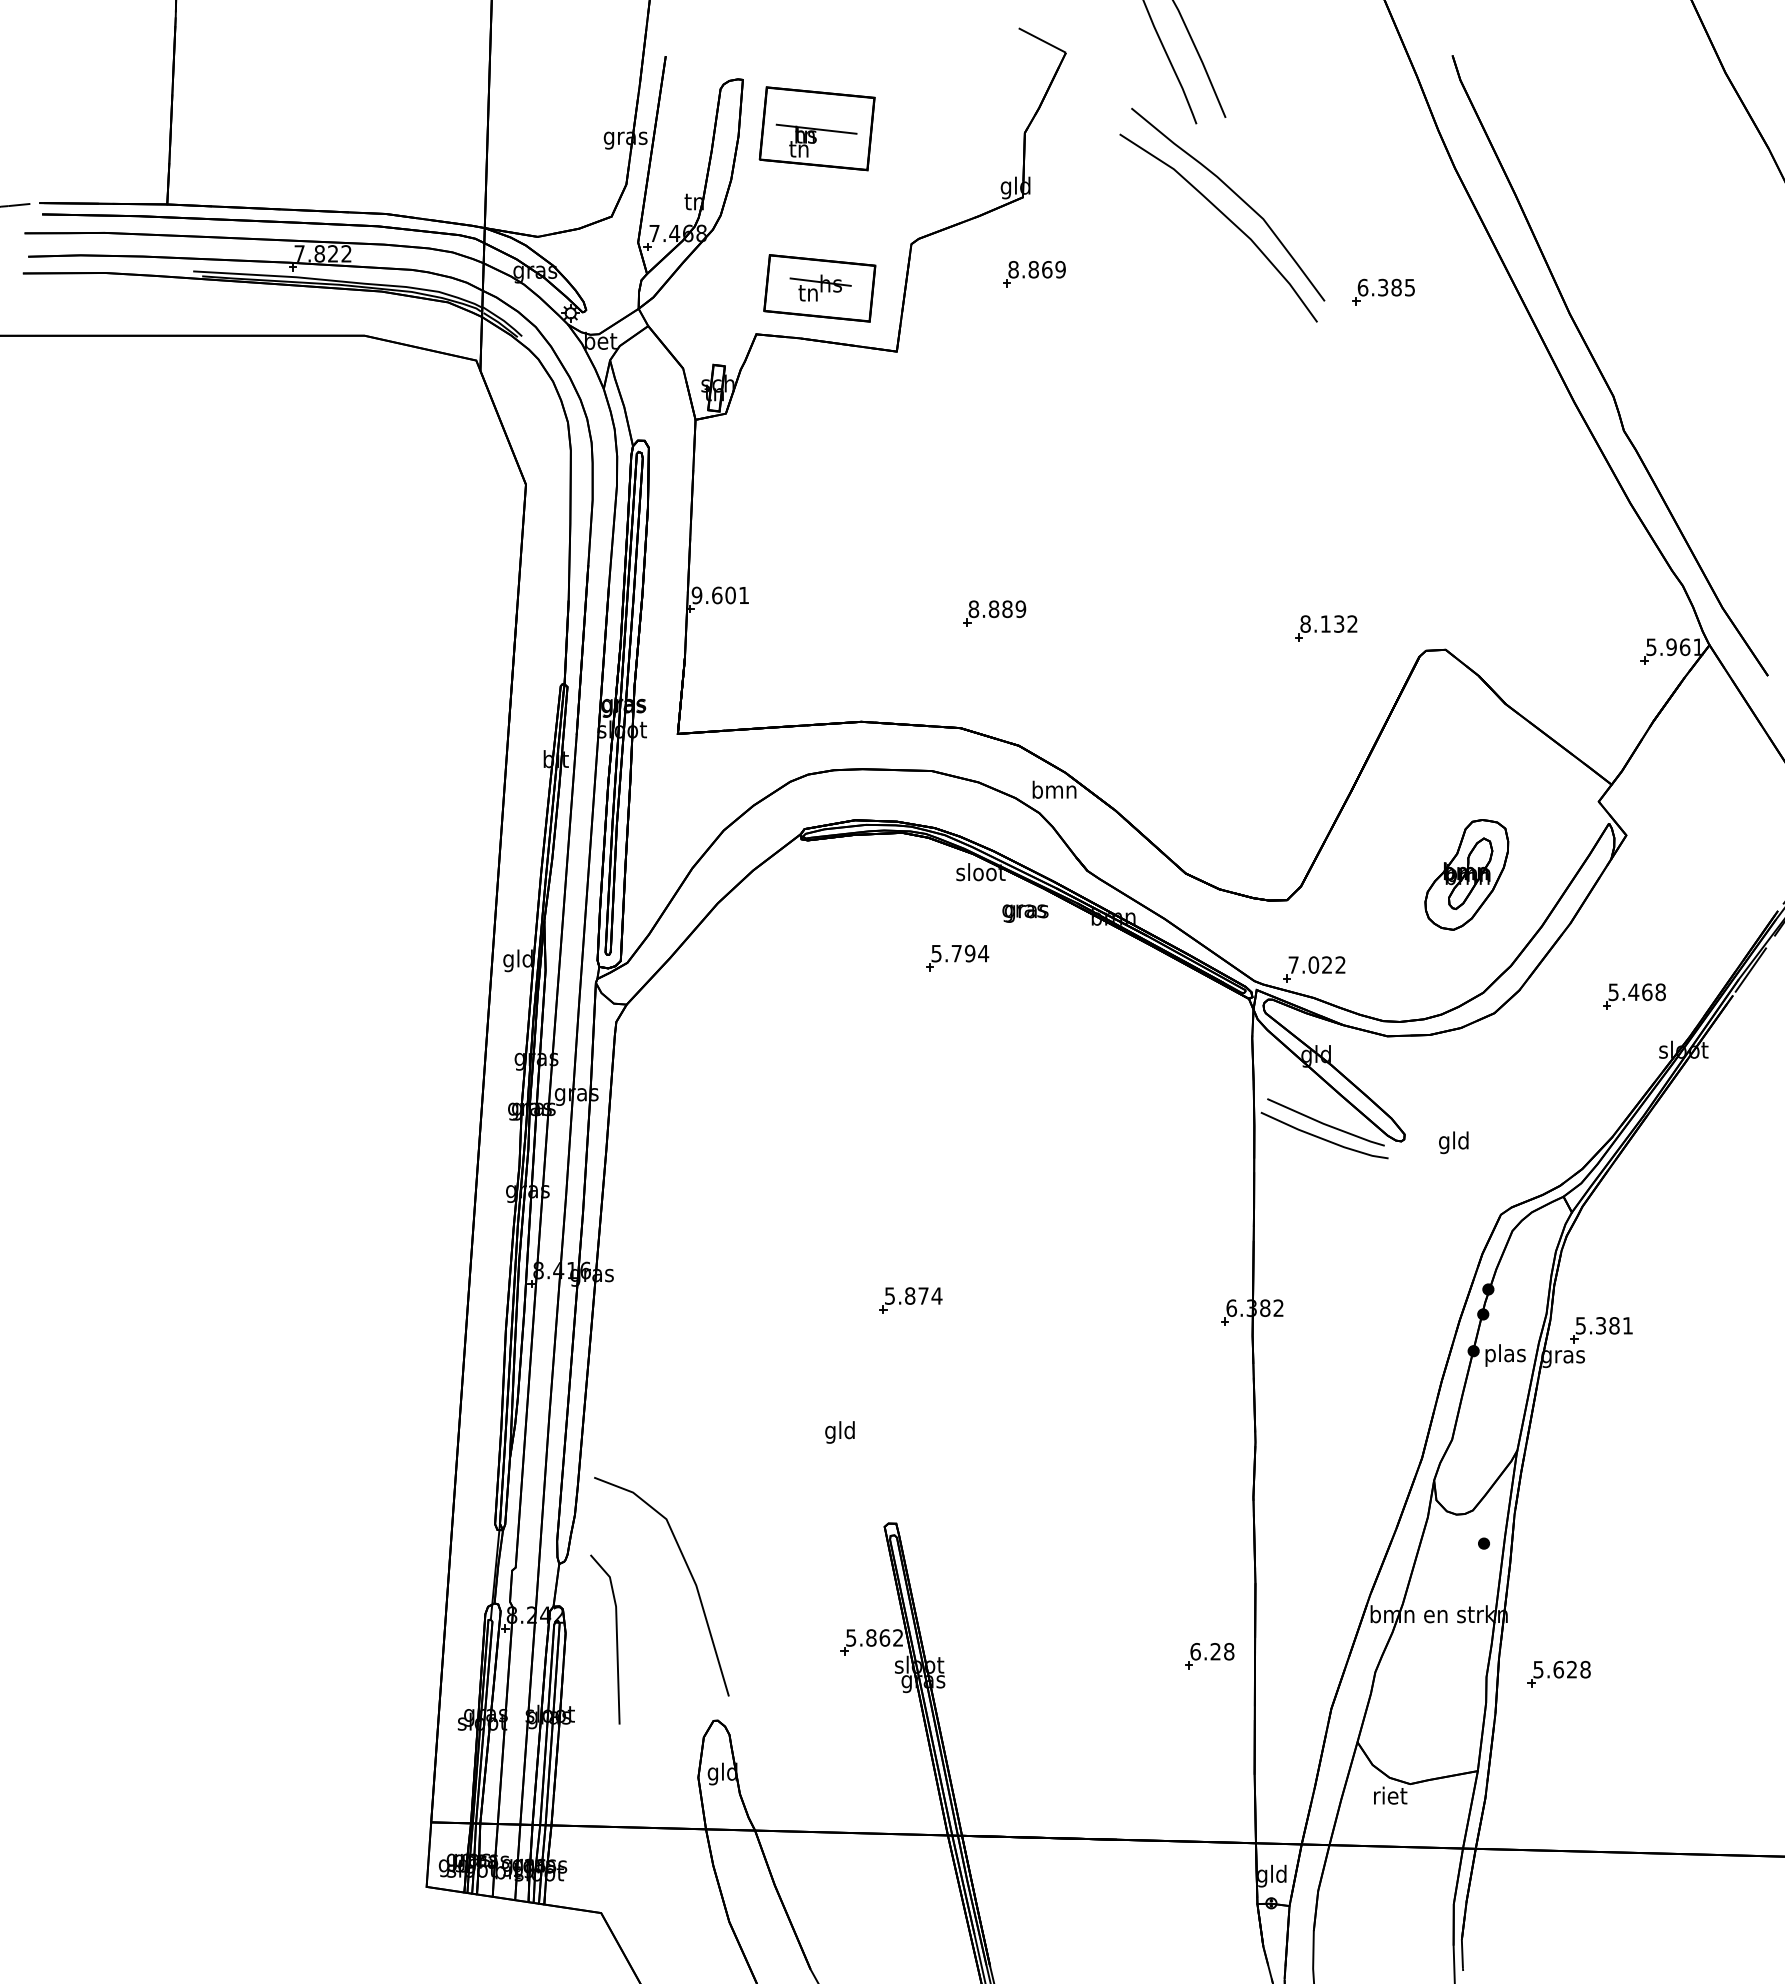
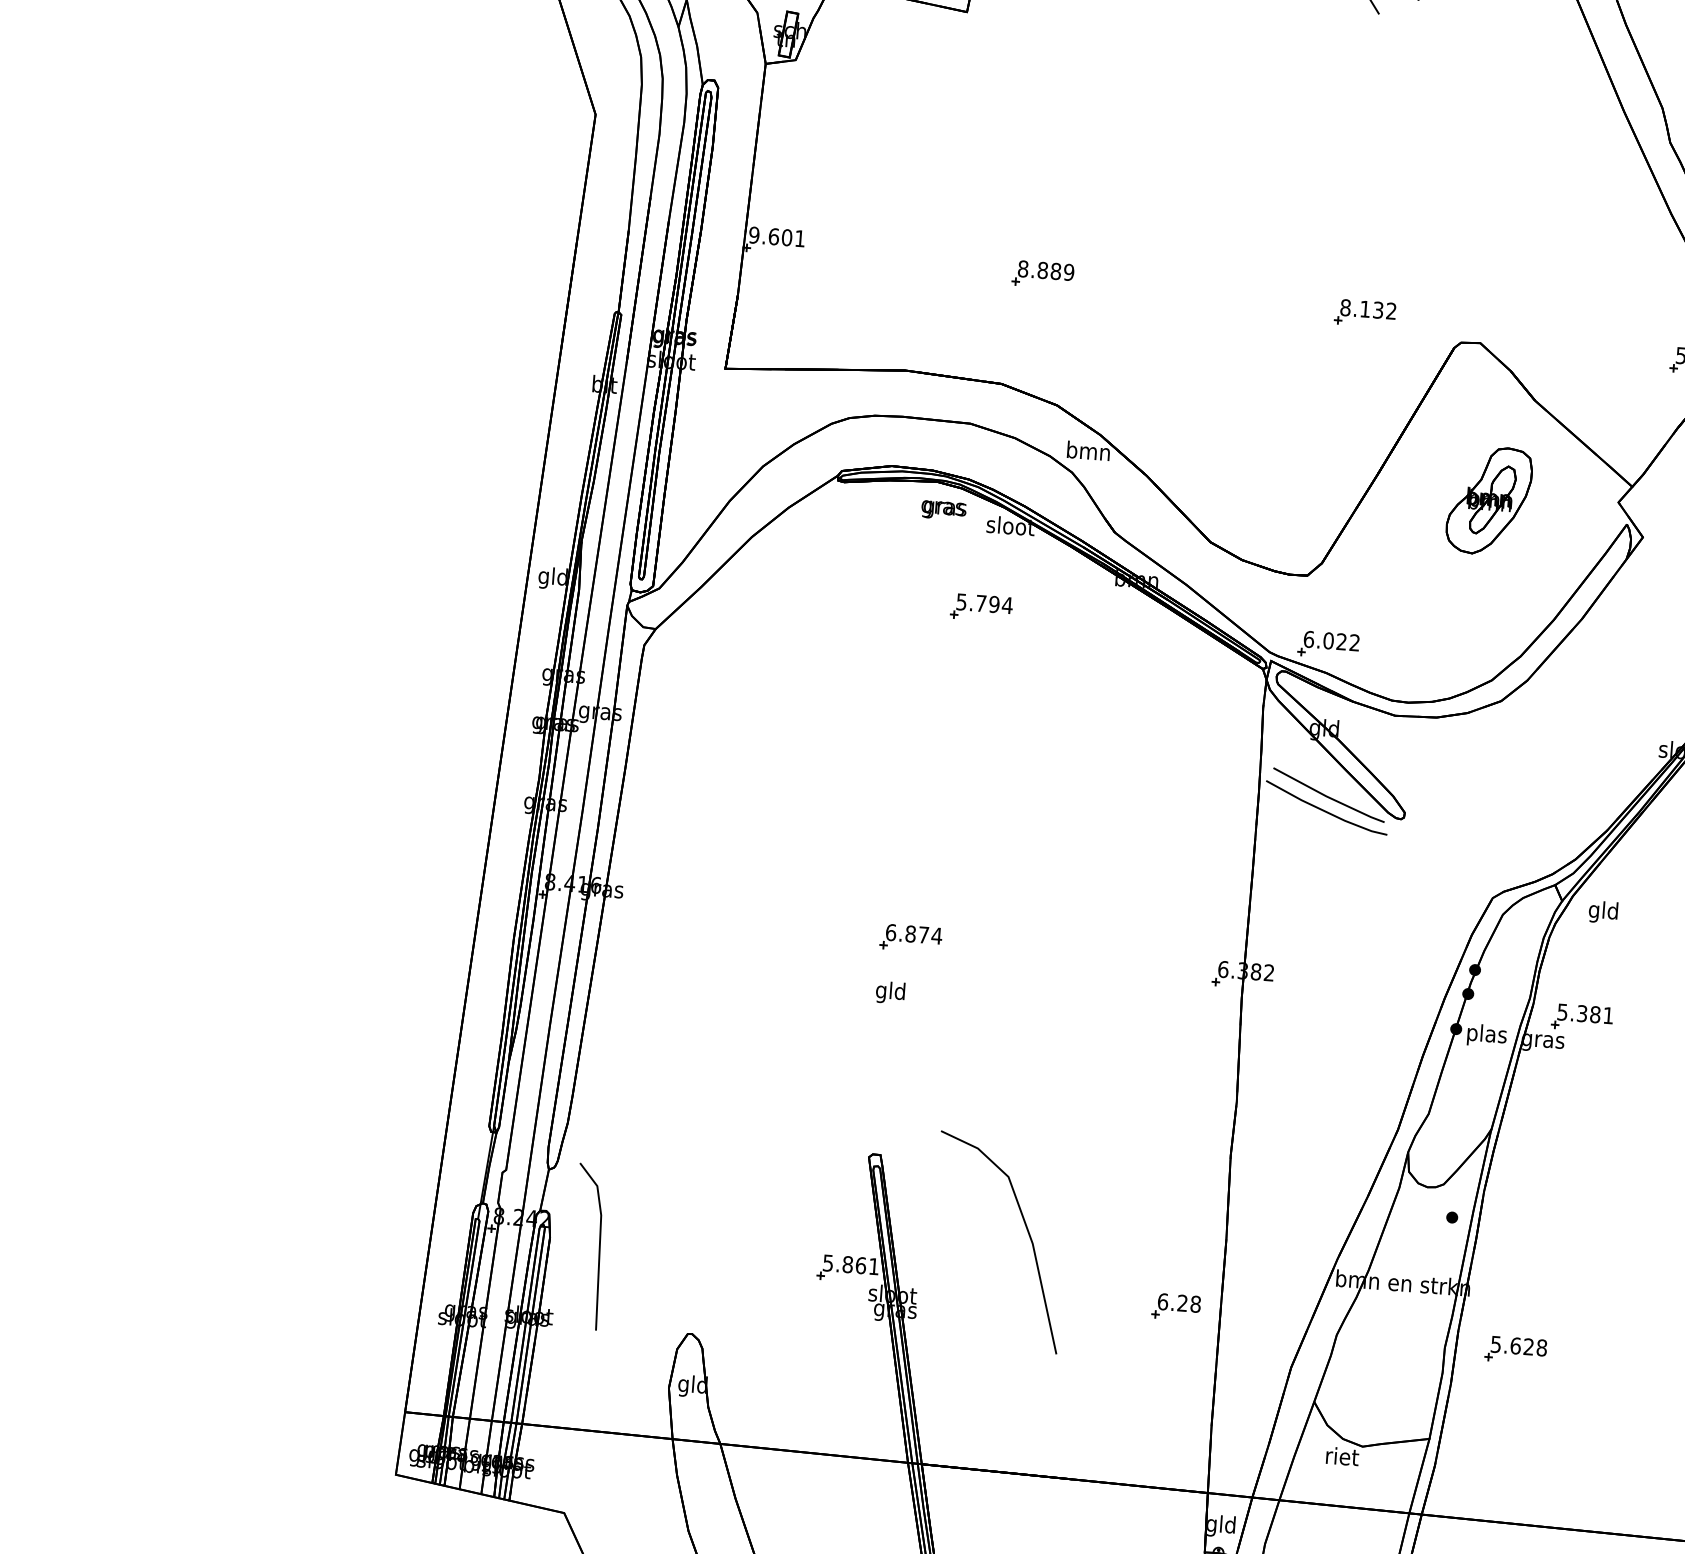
part: (1466, 874) -> (1488, 500), moved
text: (1025, 913) -> (943, 510), moved
text: (1293, 964) -> (1308, 638), 7.022 -> 6.022
part: (1634, 996) -> (1639, 695), removed
text: (1453, 1142) -> (1603, 912), moved
text: (889, 1295) -> (890, 932), 5.874 -> 6.874
text: (839, 1432) -> (890, 992), moved
line: (689, 1573) -> (1026, 1231), moved
text: (898, 1637) -> (874, 1266), 5.862 -> 5.861

